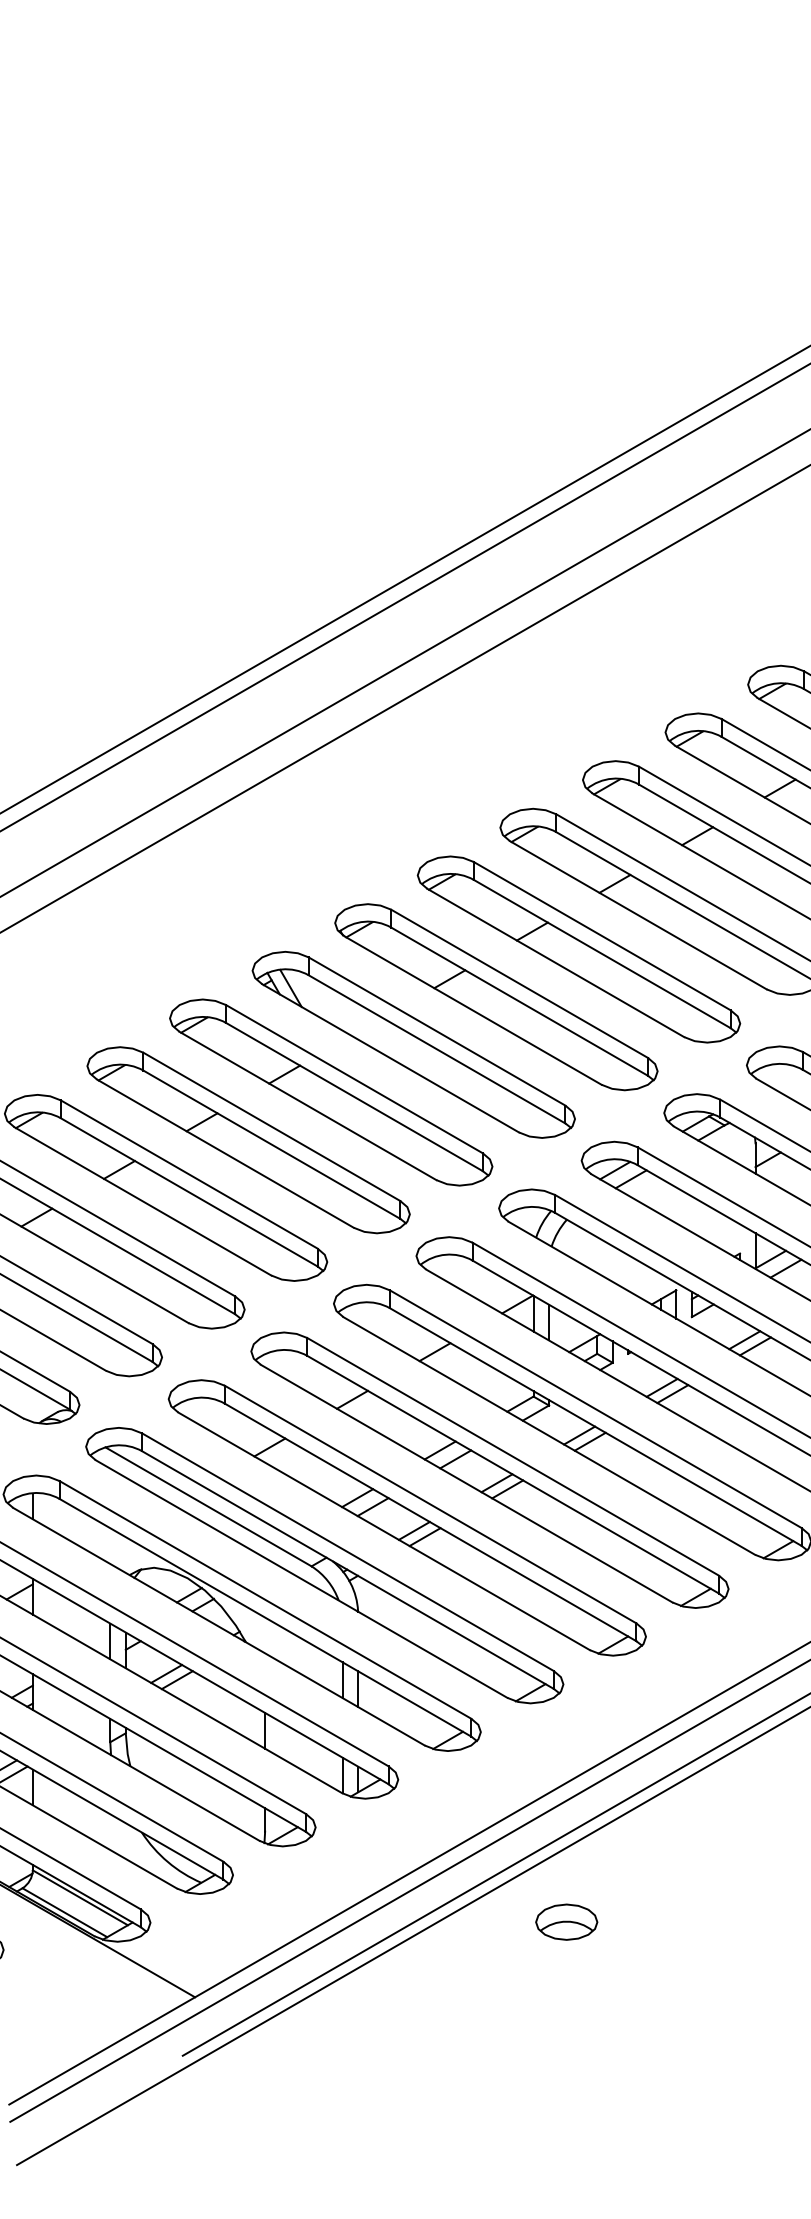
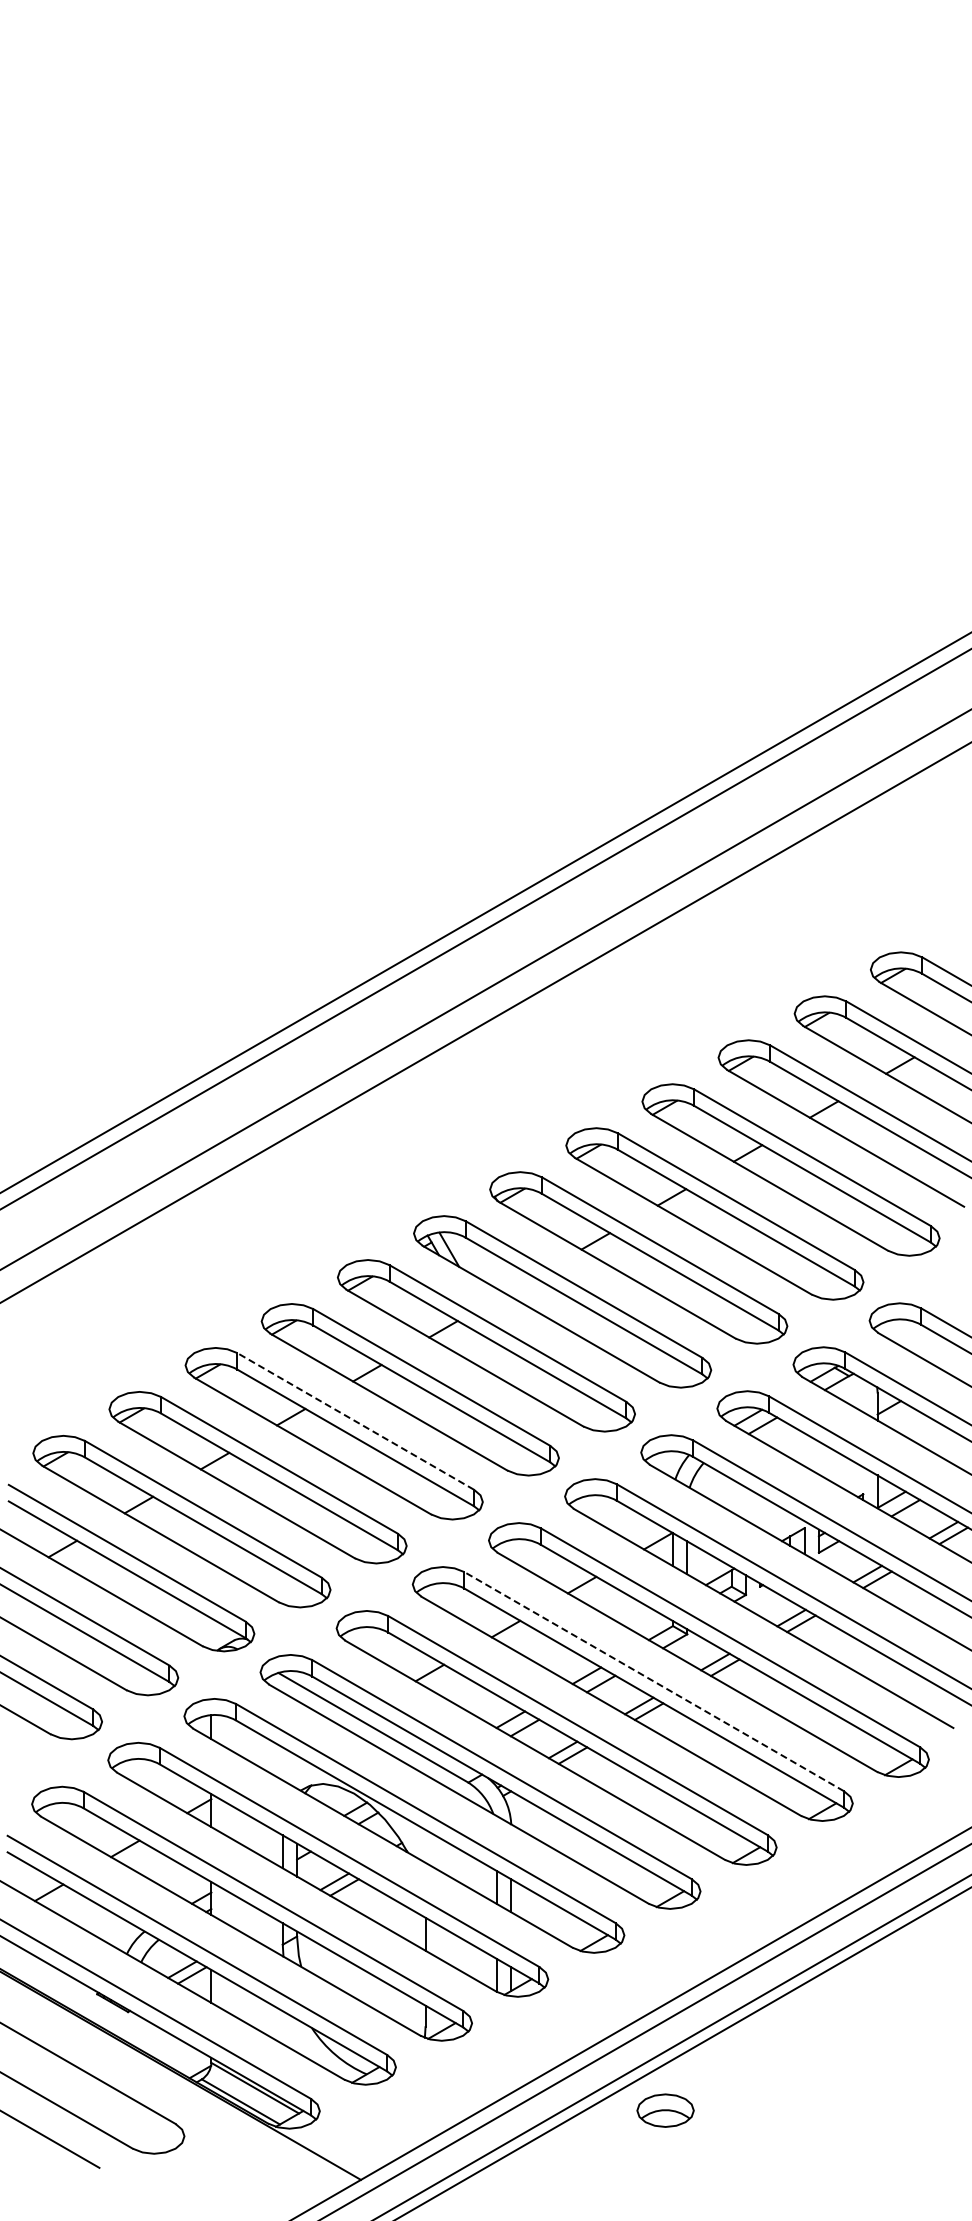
line: (189, 1174) -> (355, 1421), solid -> dashed
line: (512, 1456) -> (653, 1681), solid -> dashed
part: (566, 1922) -> (665, 2110), moved

